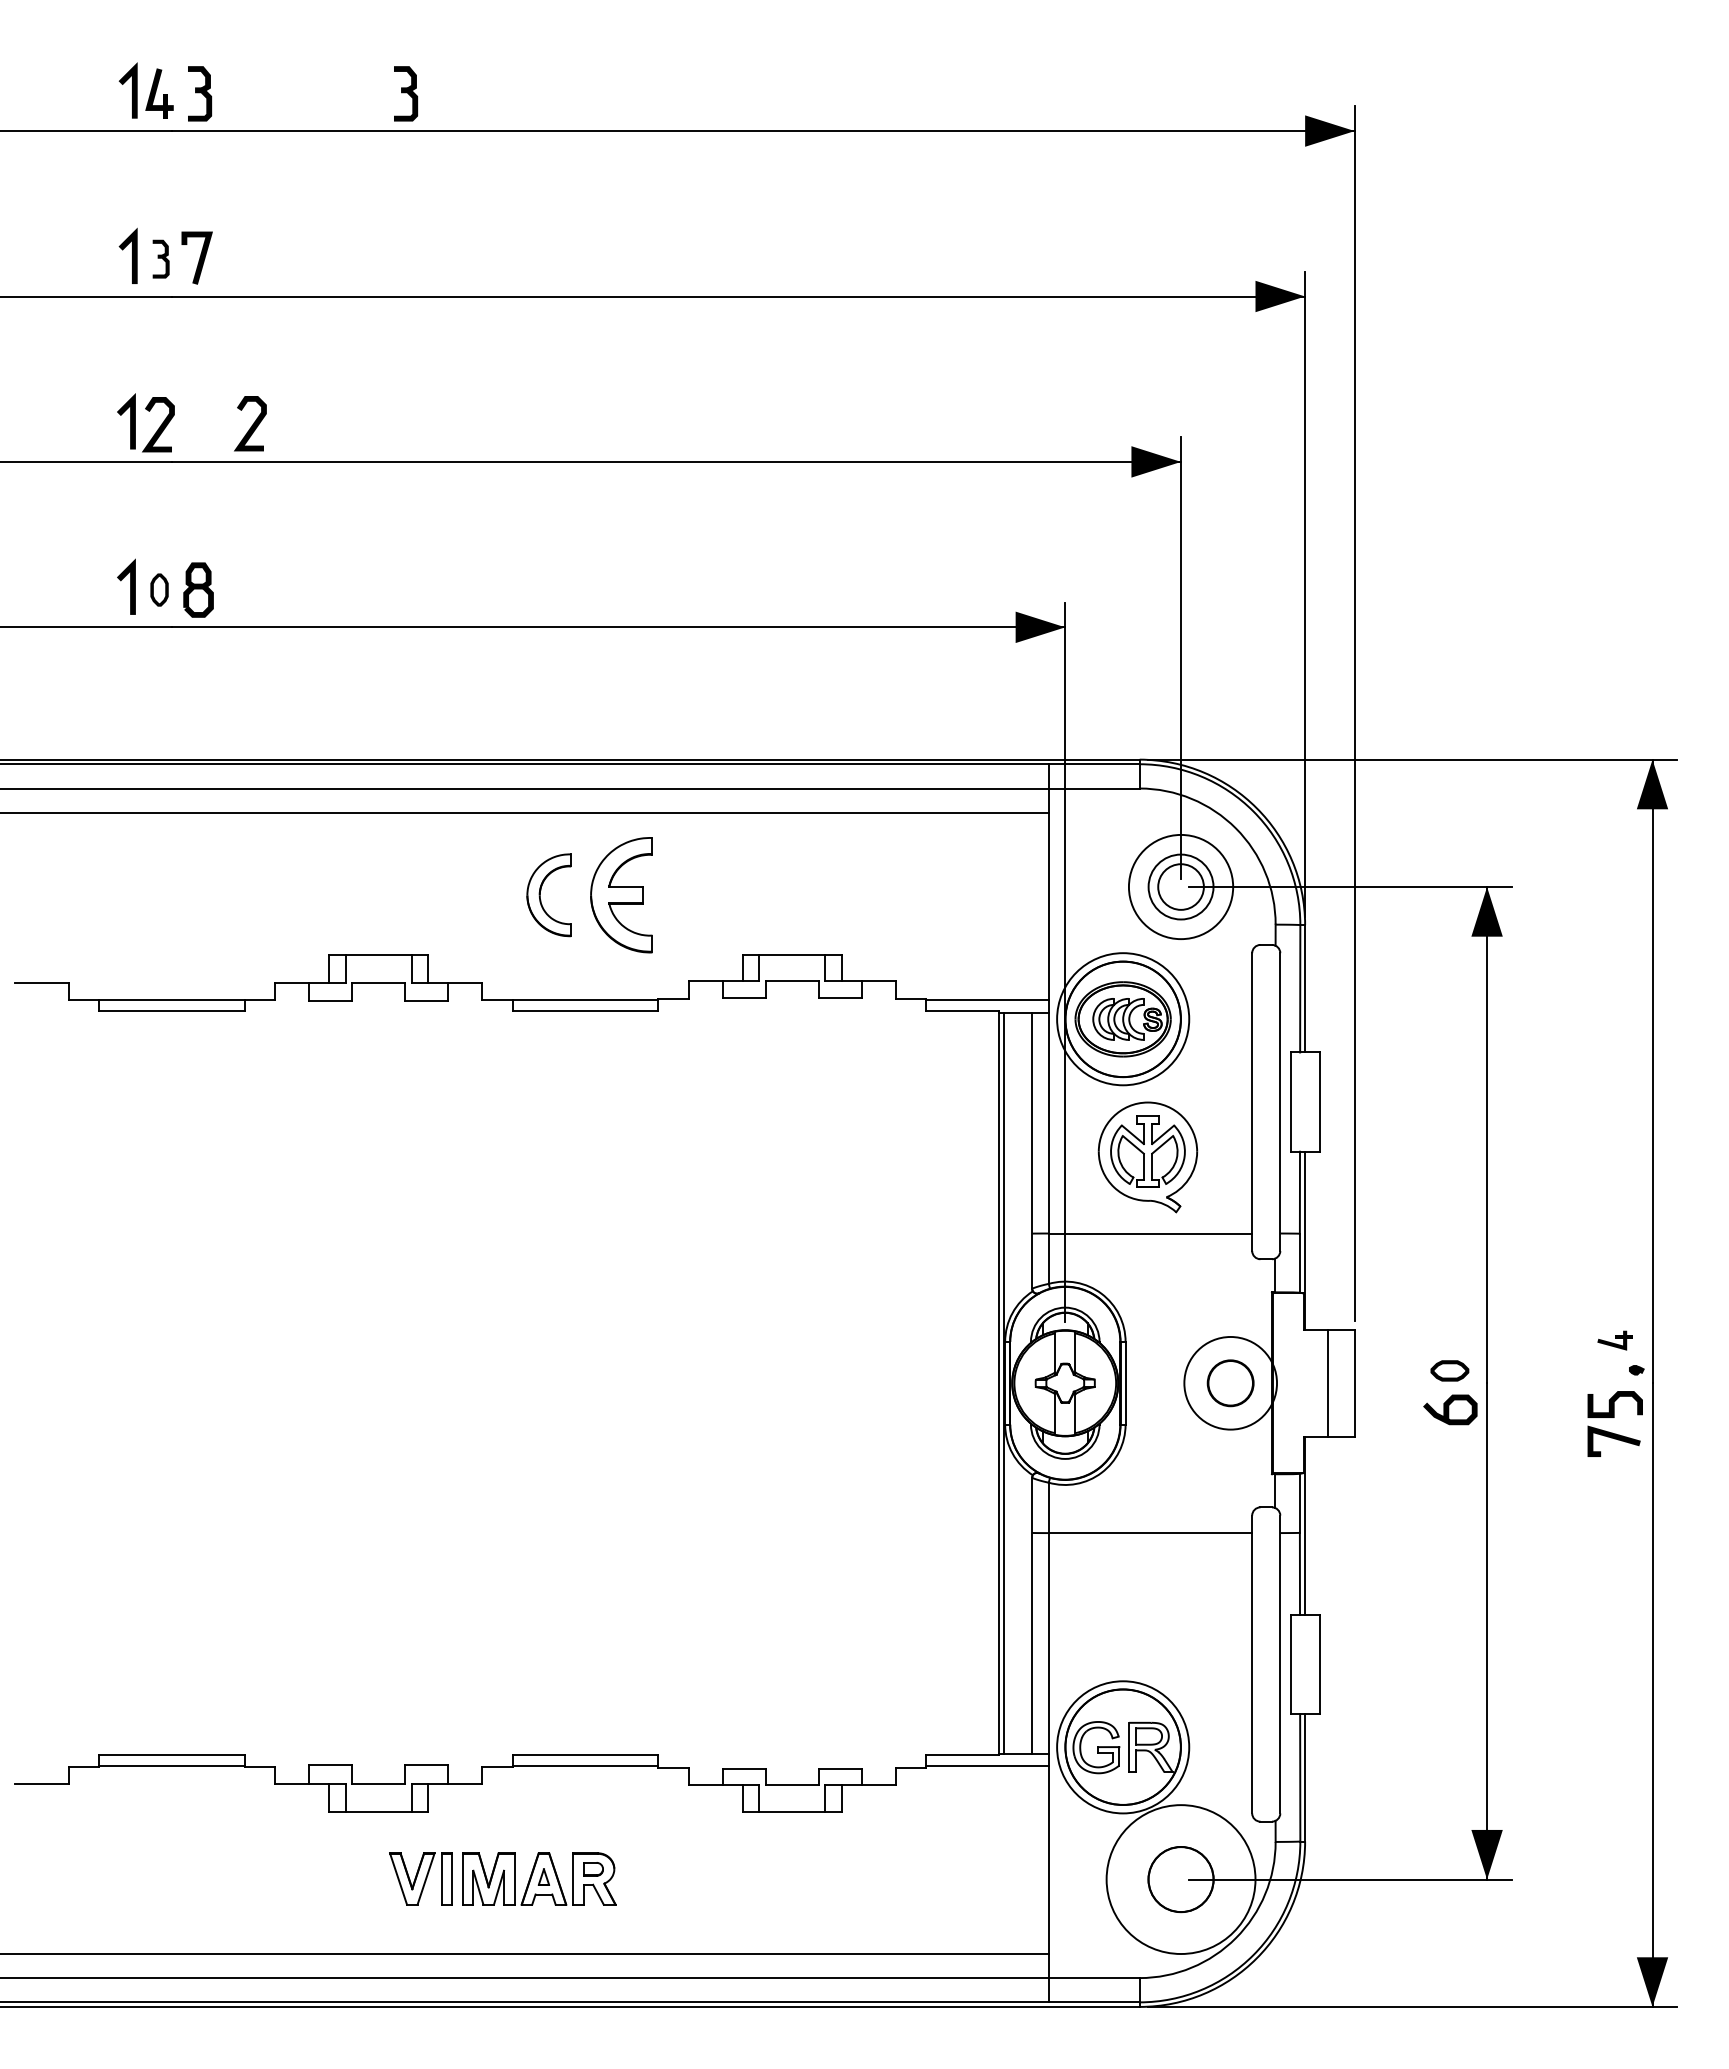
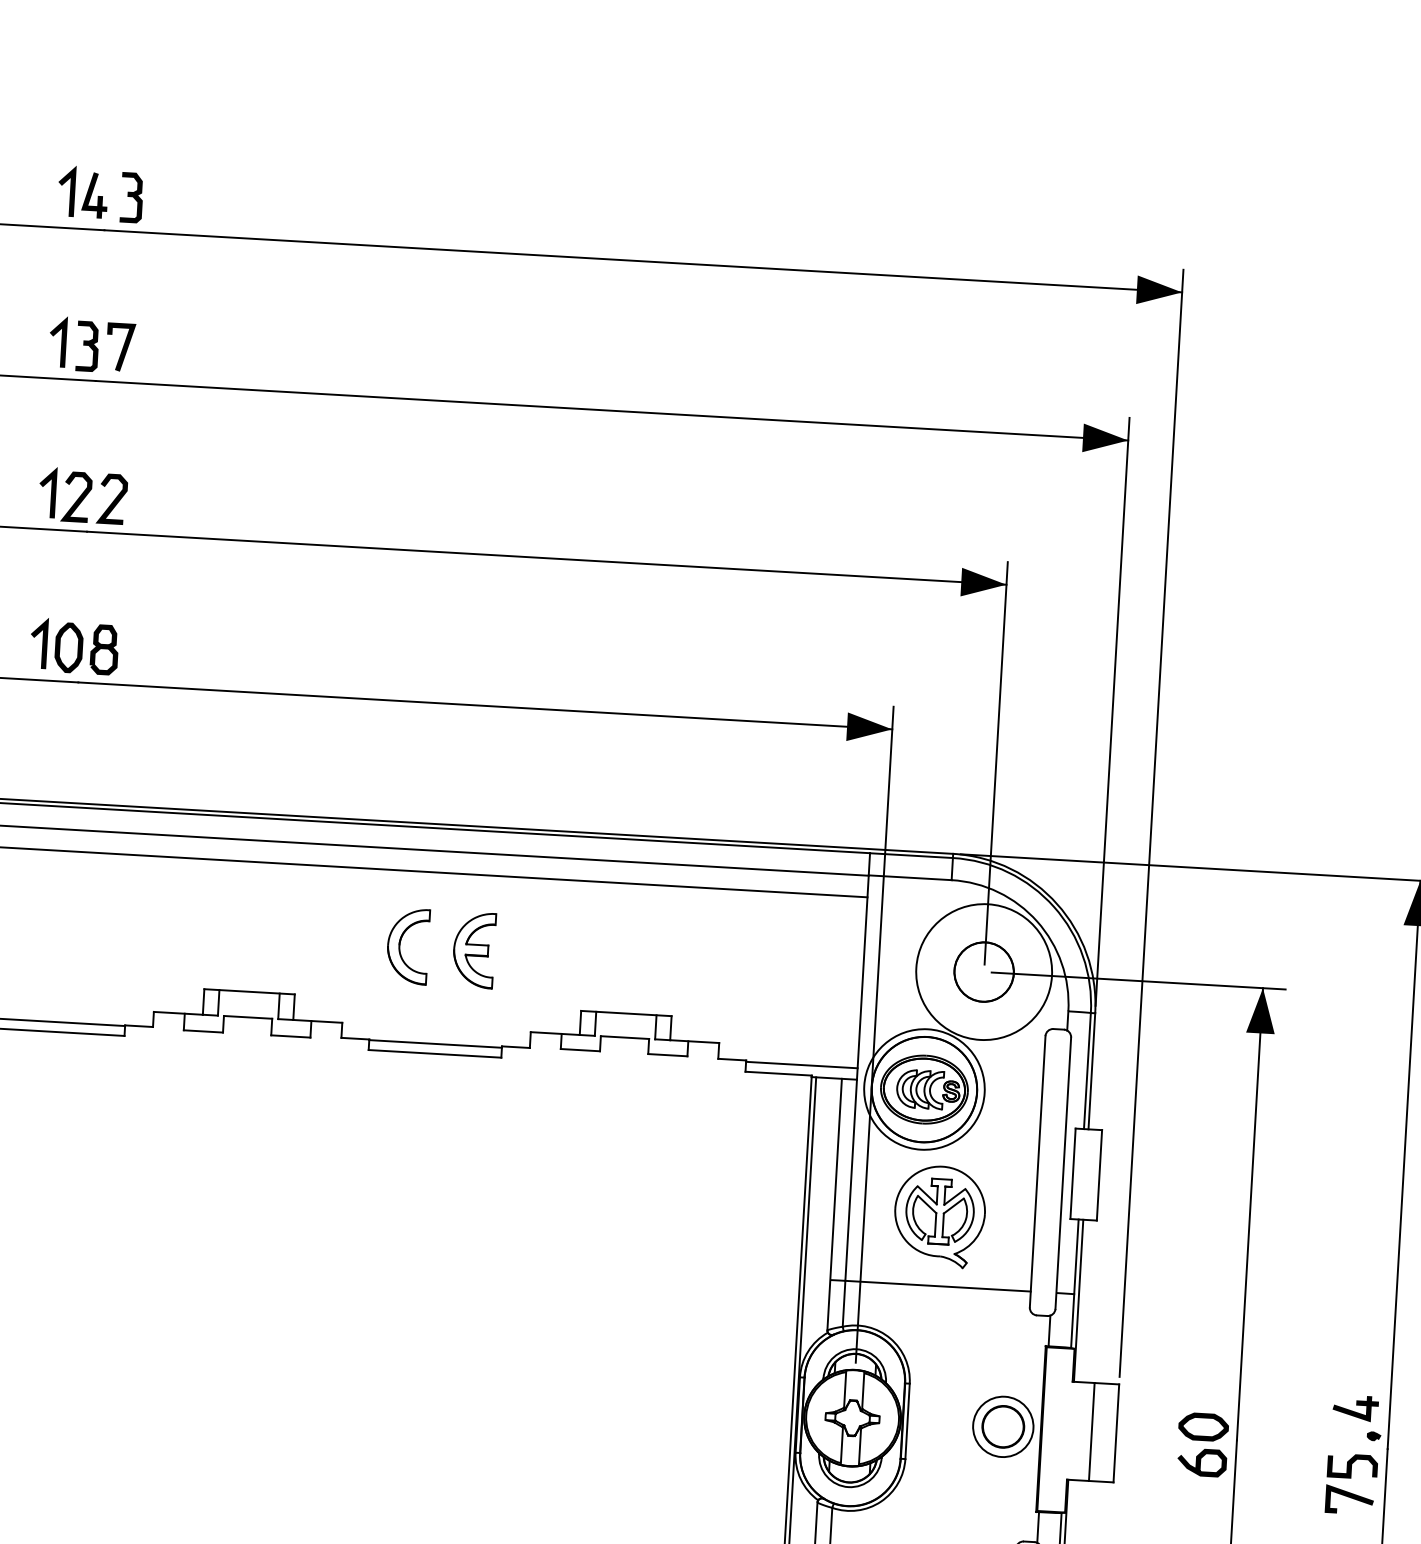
part: (406, 93) -> (320, 208), removed
part: (161, 258) -> (88, 345), size x1.43
curve: (252, 424) -> (114, 499), moved
part: (159, 589) -> (68, 647), size x1.67
circle: (1180, 886) -> (983, 971), size x1.43
circle: (1180, 886) -> (983, 971), size x1.43
part: (621, 895) -> (473, 950), size x0.71
part: (1614, 1340) -> (1355, 1408), size x1.43
part: (1449, 1370) -> (1203, 1426), size x1.43
circle: (1230, 1383) -> (1003, 1427), size x0.71

